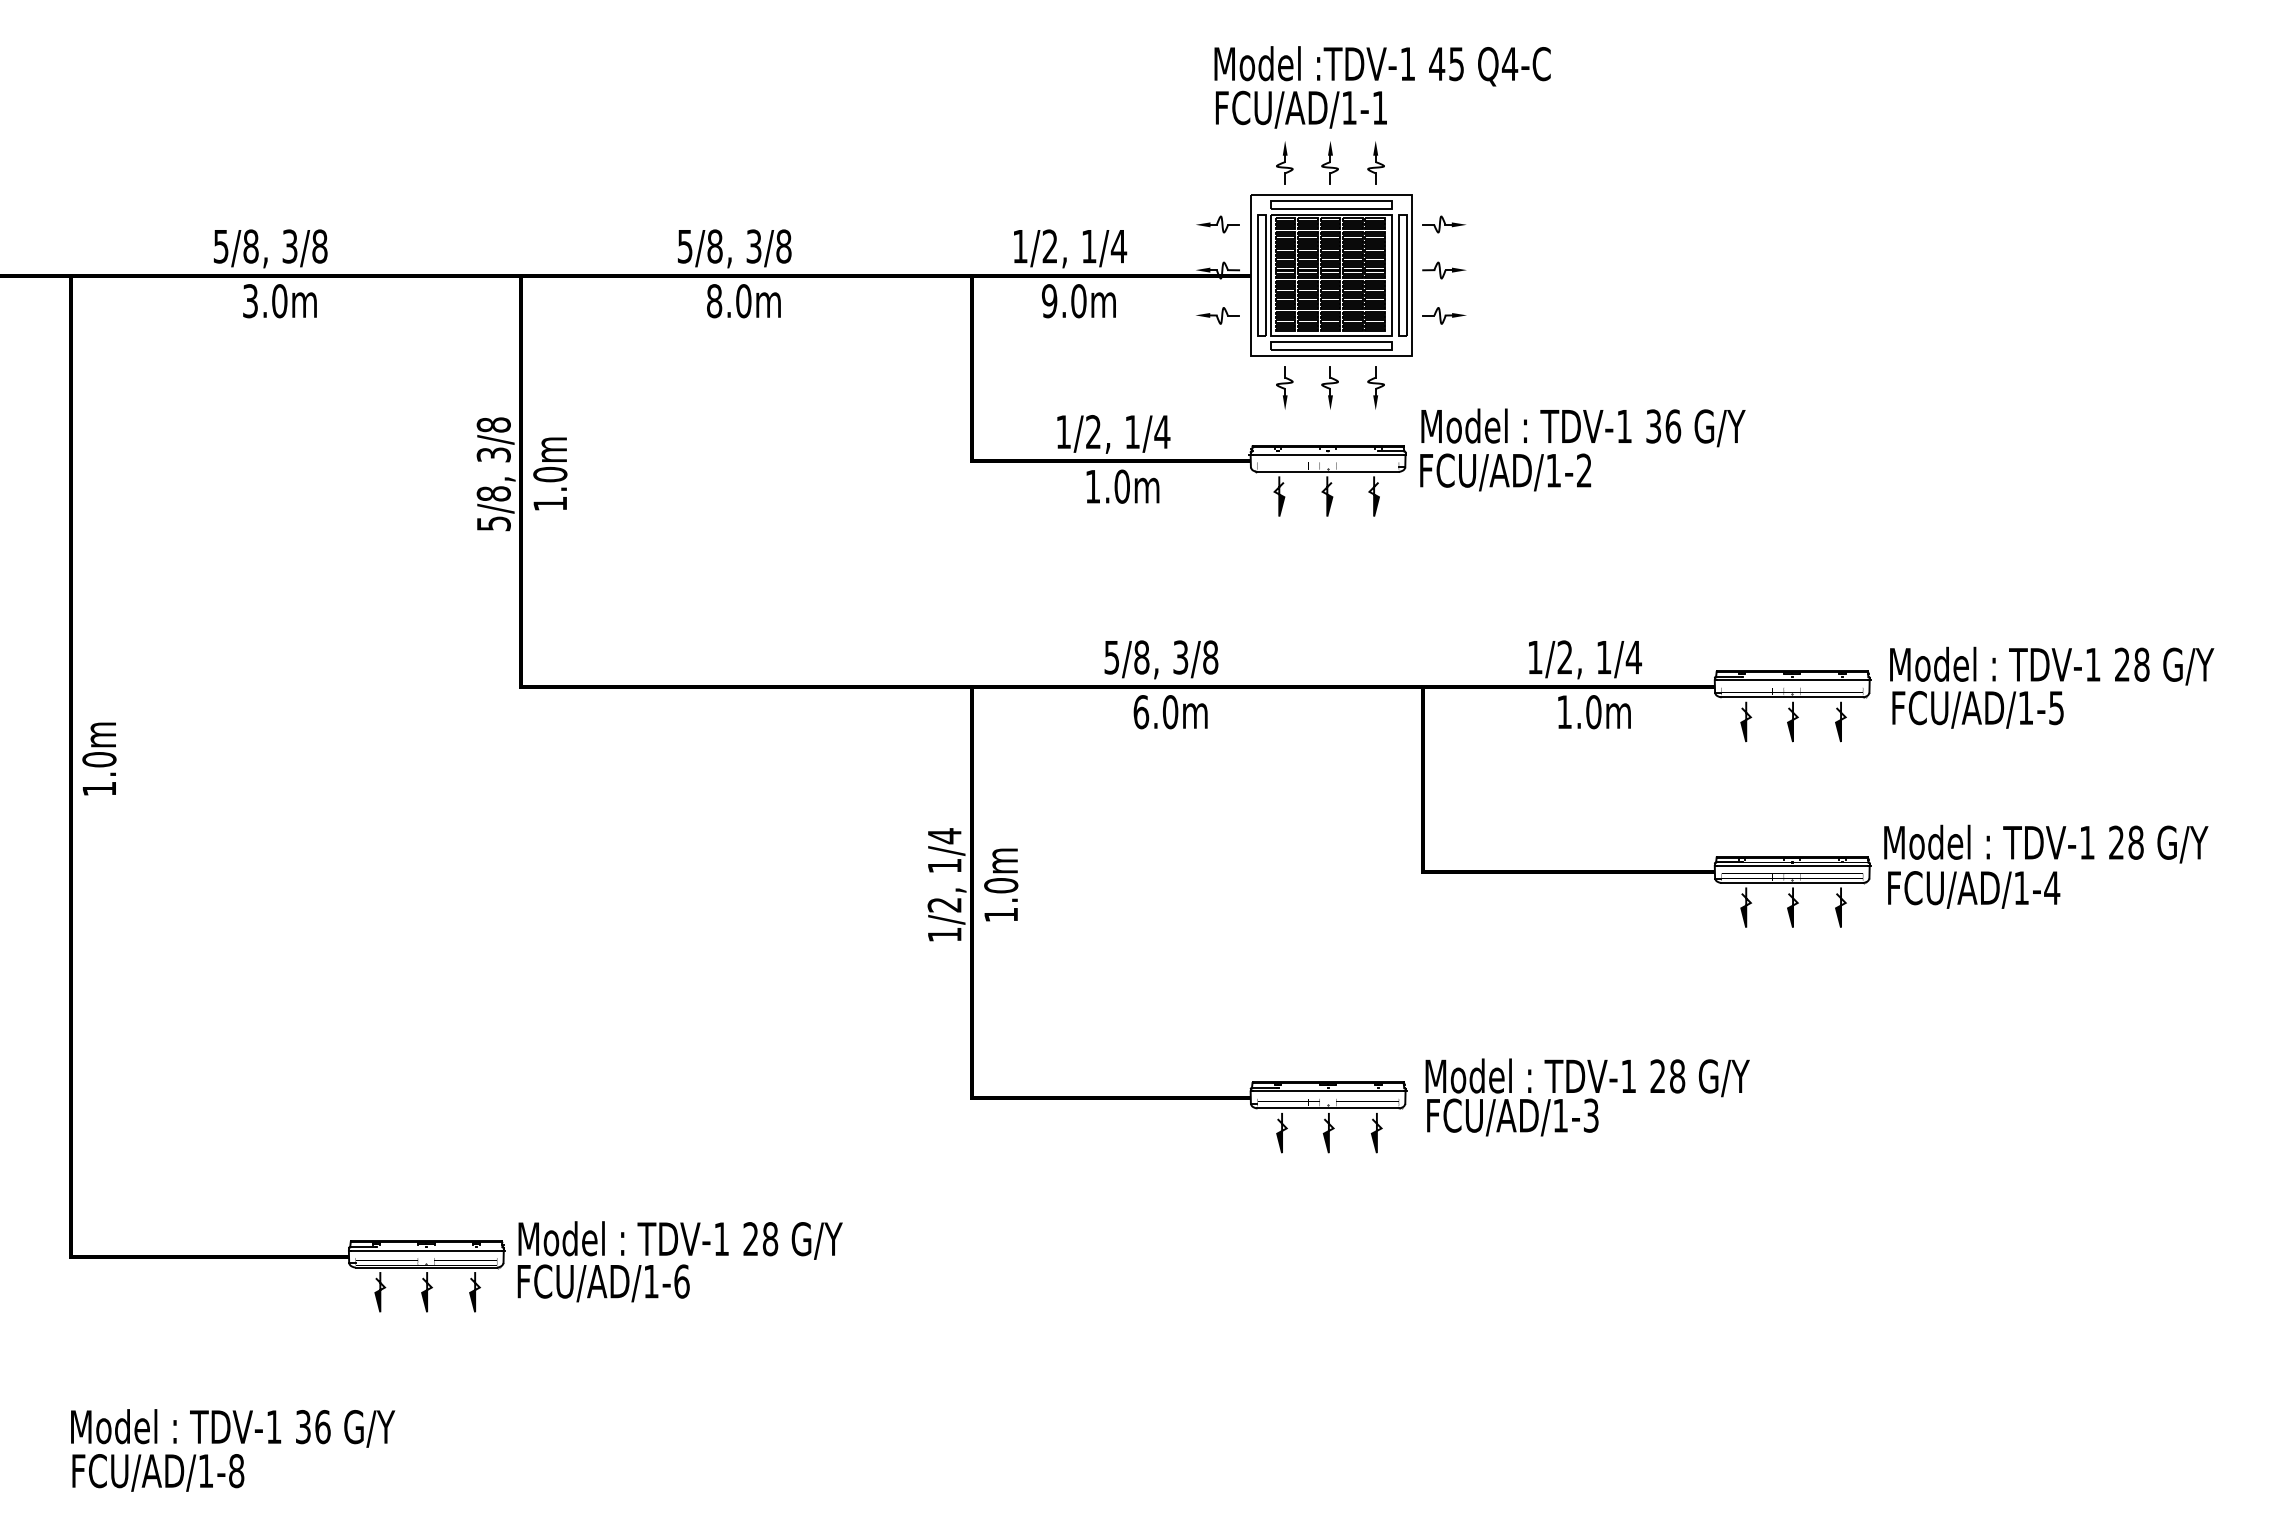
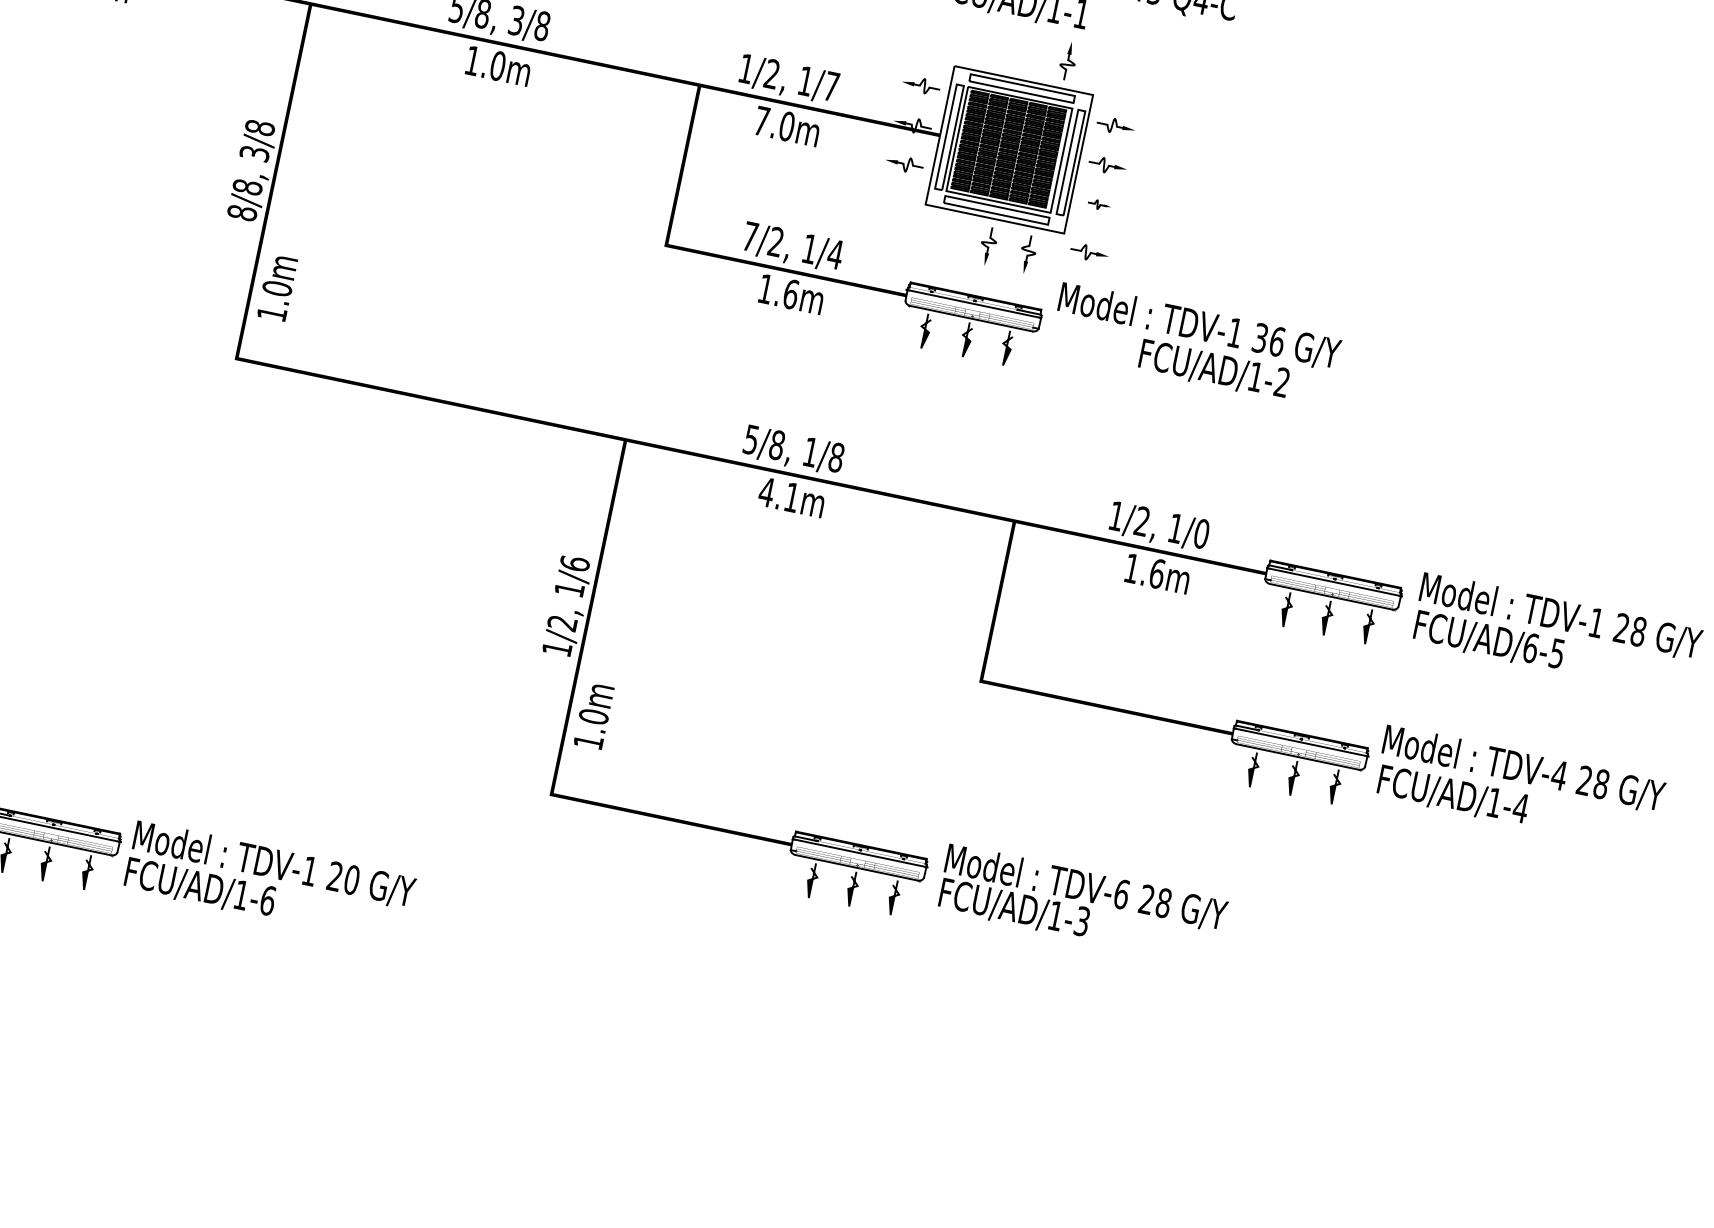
part: (1284, 162) -> (989, 43), removed
part: (1329, 162) -> (1028, 52), removed
text: (1118, 246) -> (831, 86), 1/4 -> 1/7
text: (714, 301) -> (472, 61), 8.0m -> 1.0m
text: (1049, 301) -> (761, 121), 9.0m -> 7.0m
part: (1444, 315) -> (1099, 204), size x0.6
part: (1444, 371) -> (1089, 253), added
part: (1284, 387) -> (948, 238), removed
text: (1063, 431) -> (750, 236), 1/2, -> 7/2,
text: (1505, 472) -> (1213, 369), moved
text: (550, 473) -> (277, 287), moved
text: (1122, 486) -> (791, 294), 1.0m -> 1.6m
text: (493, 523) -> (242, 212), 5/8, -> 8/8,
text: (1180, 657) -> (810, 452), 3/8 -> 1/8
text: (1633, 657) -> (1201, 533), 1/4 -> 1/0
text: (2025, 707) -> (1530, 647), FCU/AD/1-5 -> FCU/AD/6-5
text: (1155, 712) -> (779, 495), 6.0m -> 4.1m
text: (1593, 712) -> (1156, 574), 1.0m -> 1.6m
text: (944, 836) -> (574, 564), 1/4 -> 1/6
text: (2087, 842) -> (1559, 775), TDV-1 -> TDV-4
text: (1001, 884) -> (594, 715), moved
text: (1628, 1076) -> (1121, 894), TDV-1 -> TDV-6
text: (770, 1238) -> (352, 879), 28 -> 20

